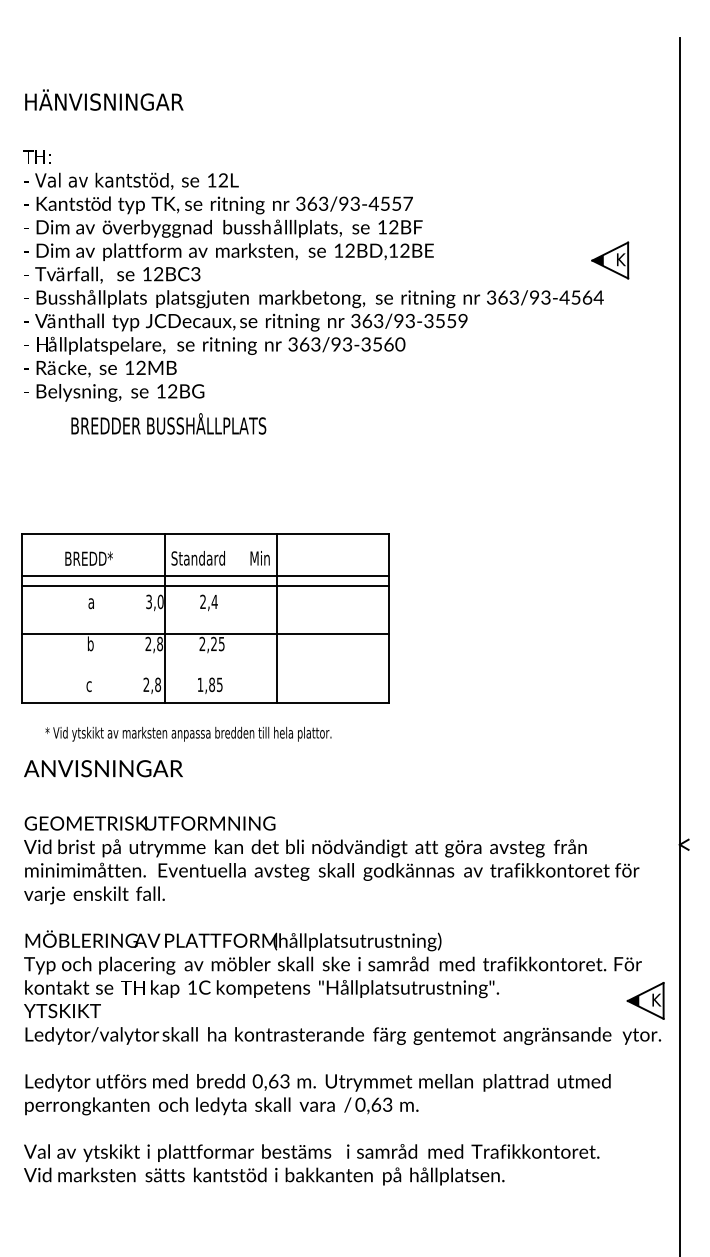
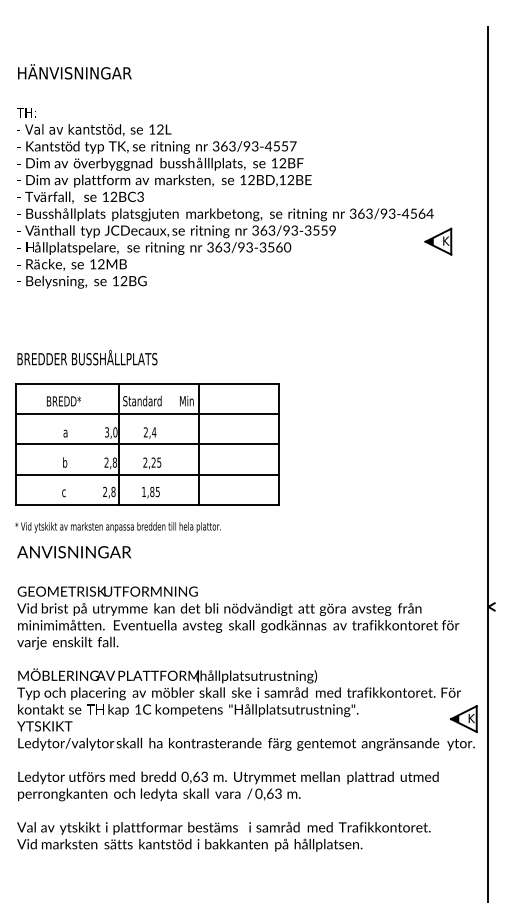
part: (610, 260) -> (438, 241), moved
text: (168, 423) -> (87, 357), moved
line: (204, 586) -> (146, 444), moved
line: (204, 633) -> (146, 474), moved
text: (188, 733) -> (118, 526), moved

